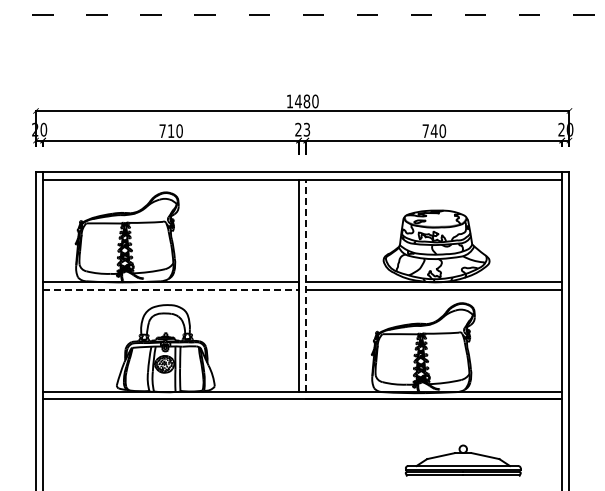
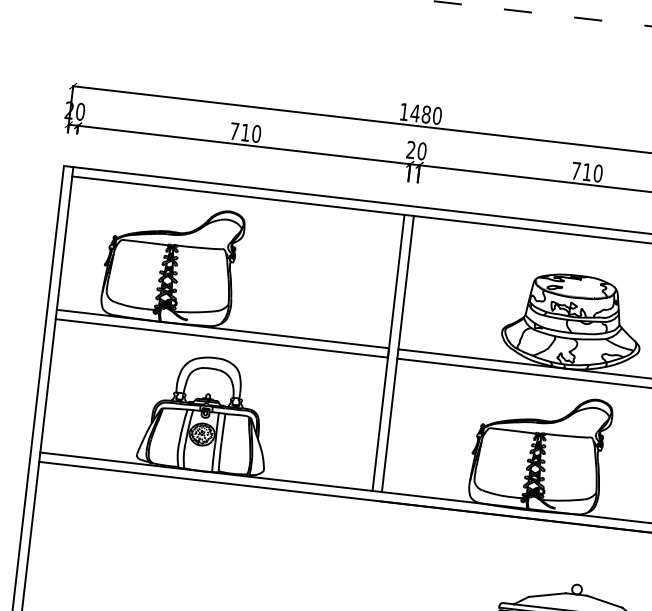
text: (306, 129) -> (421, 150), 23 -> 20
text: (433, 130) -> (586, 171), 740 -> 710
line: (306, 285) -> (398, 353), dashed -> solid
line: (171, 289) -> (222, 338), dashed -> solid

